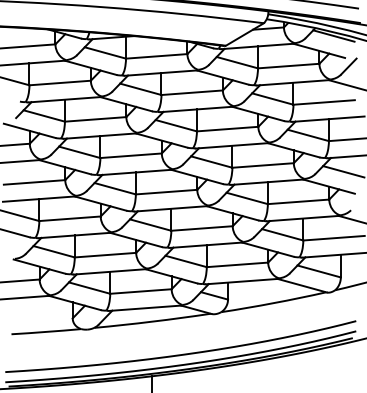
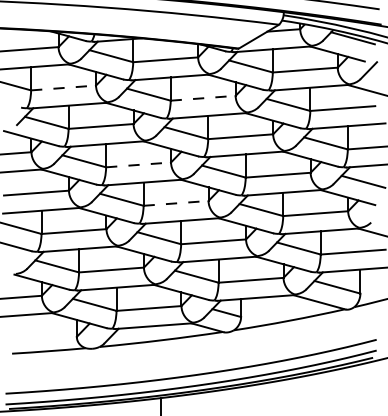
line: (60, 83) -> (63, 88), solid -> dashed
line: (192, 92) -> (203, 98), solid -> dashed
line: (131, 155) -> (139, 164), solid -> dashed
line: (166, 192) -> (176, 203), solid -> dashed

